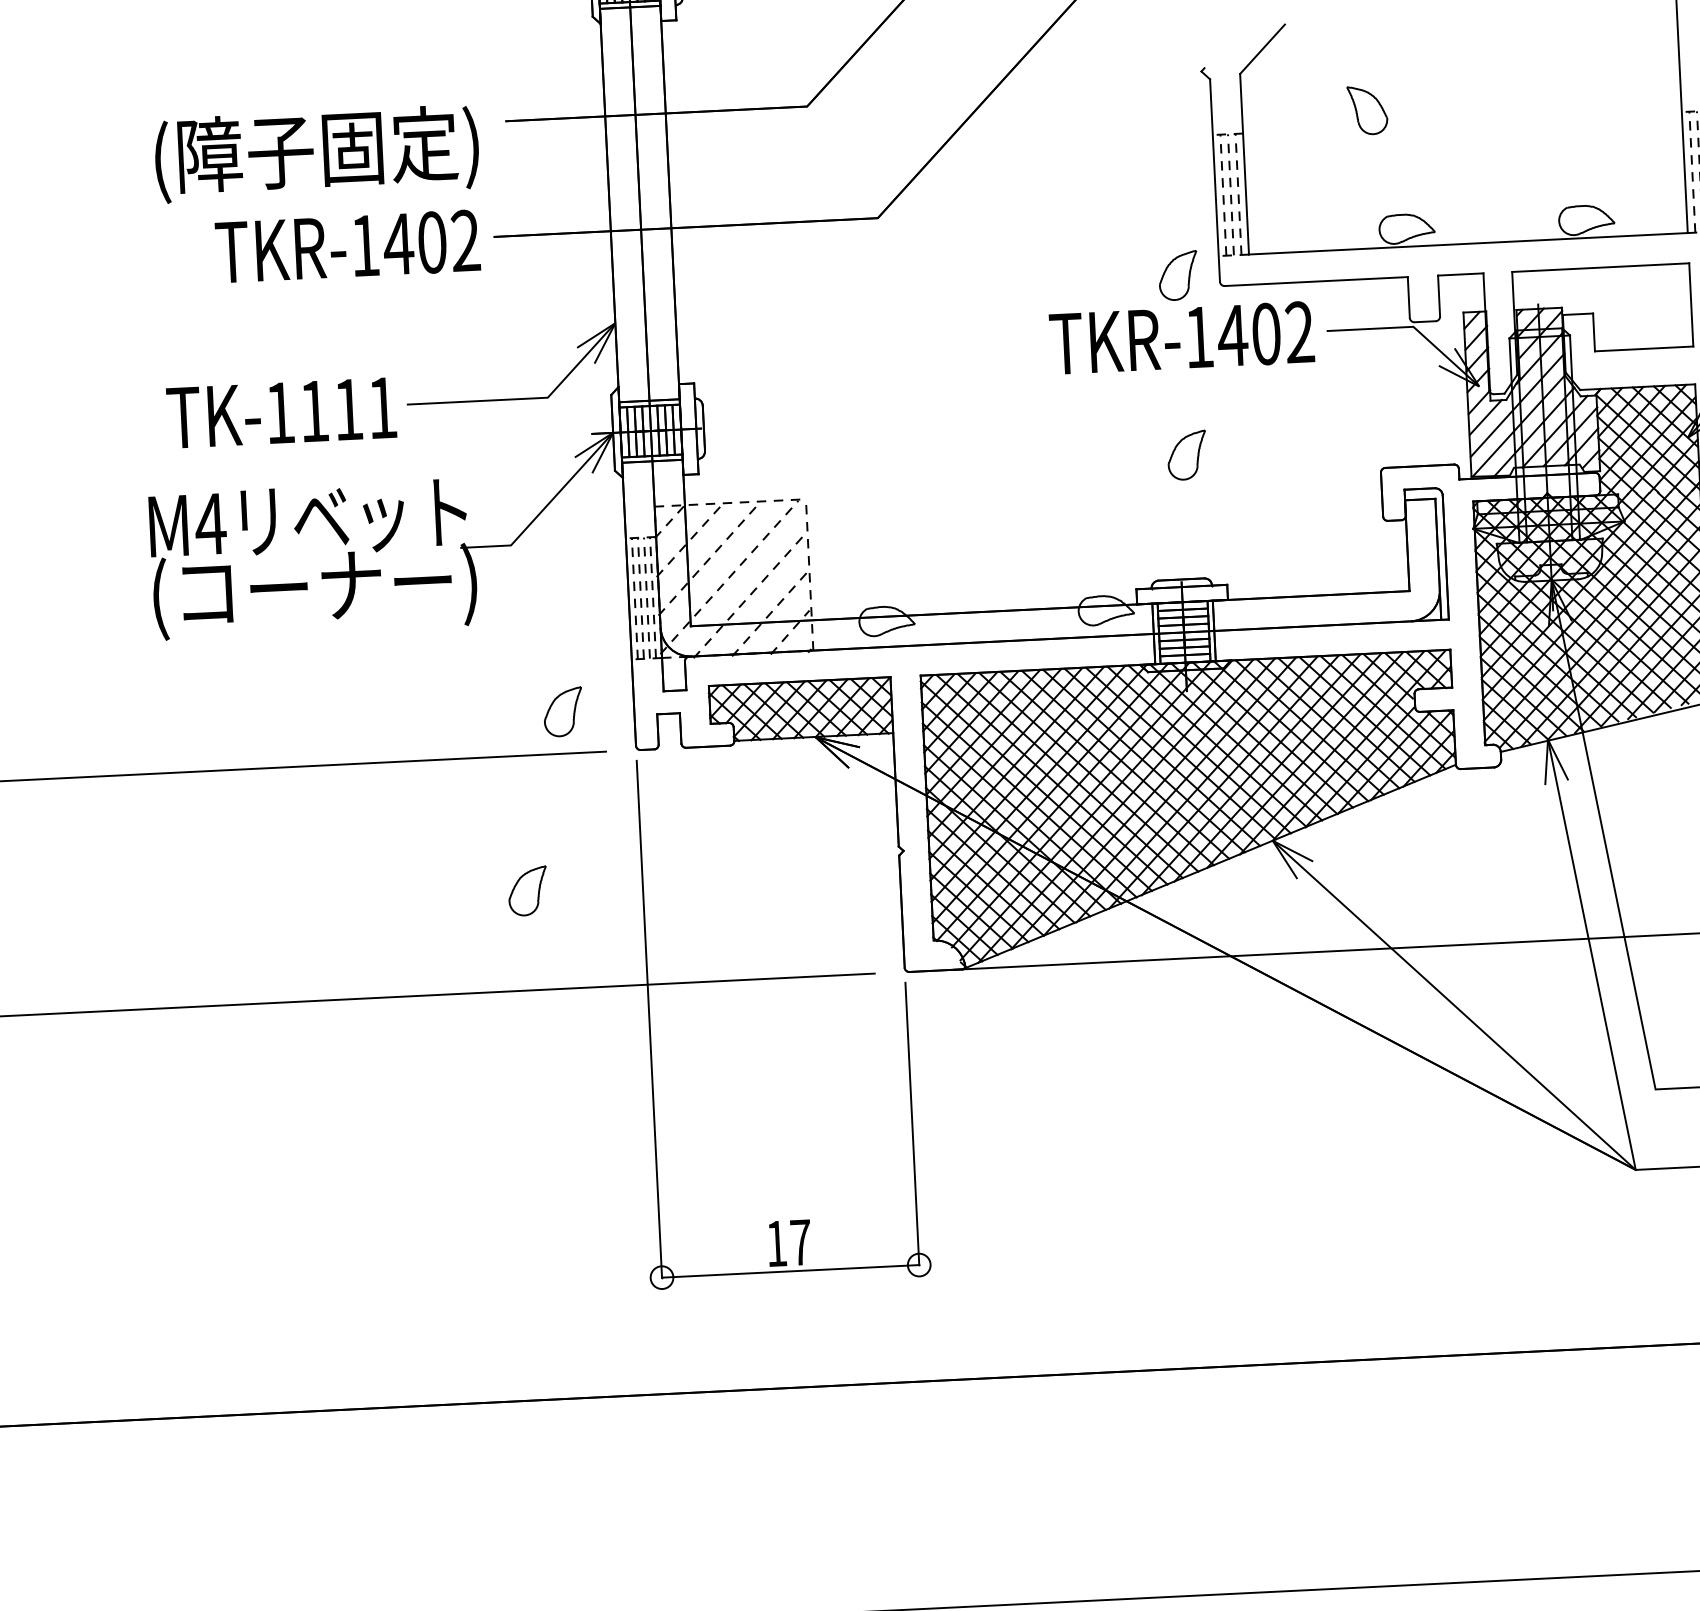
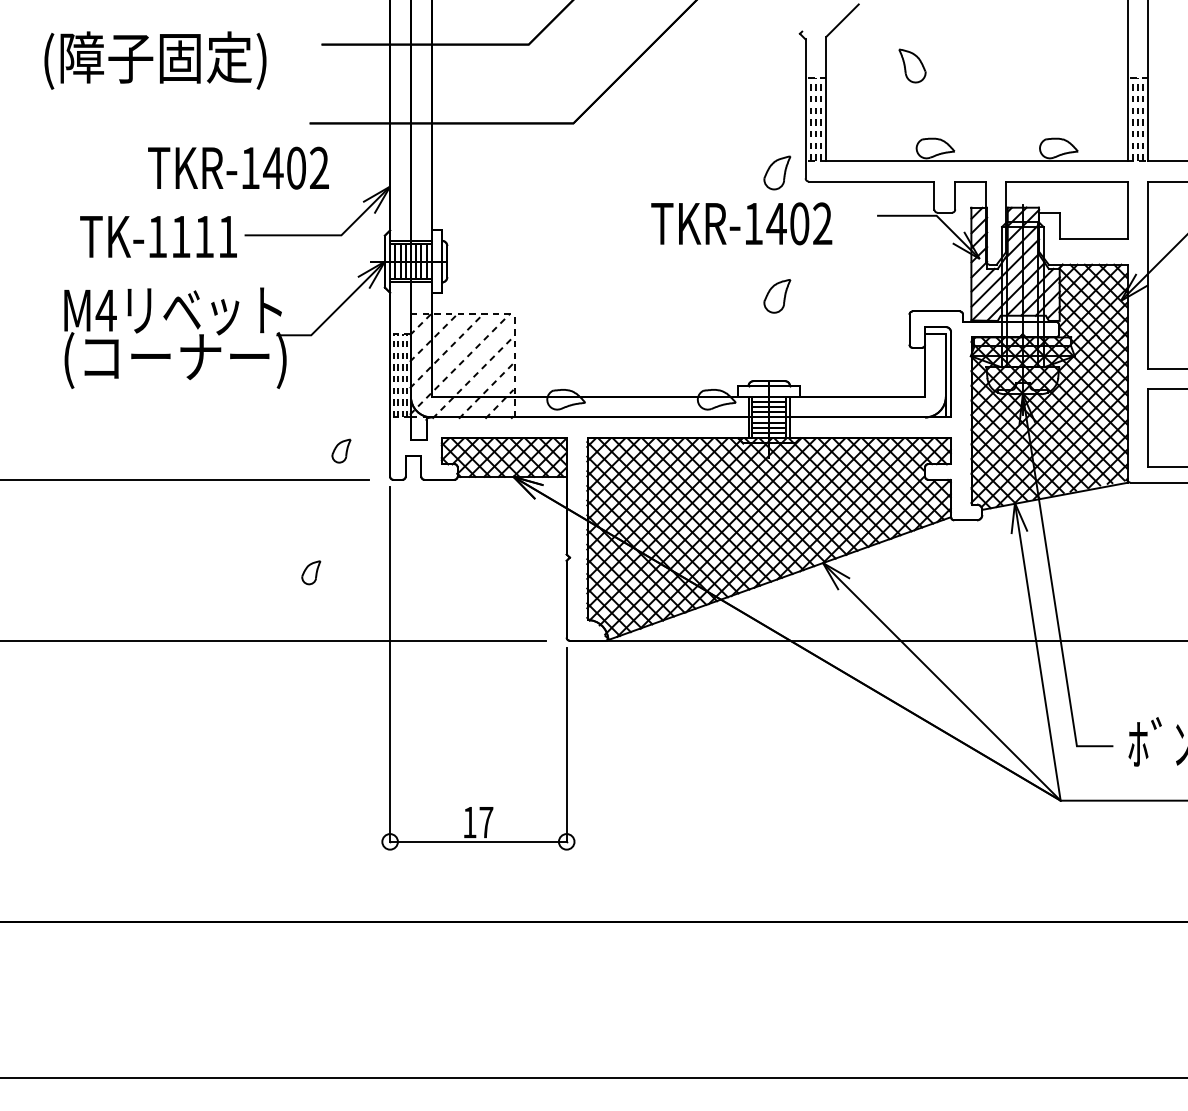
text: (317, 153) -> (155, 60), moved
text: (347, 245) -> (238, 167), moved
text: (1181, 337) -> (741, 223), moved
part: (563, 711) -> (341, 450), size x0.7
part: (528, 890) -> (311, 572), size x0.7

